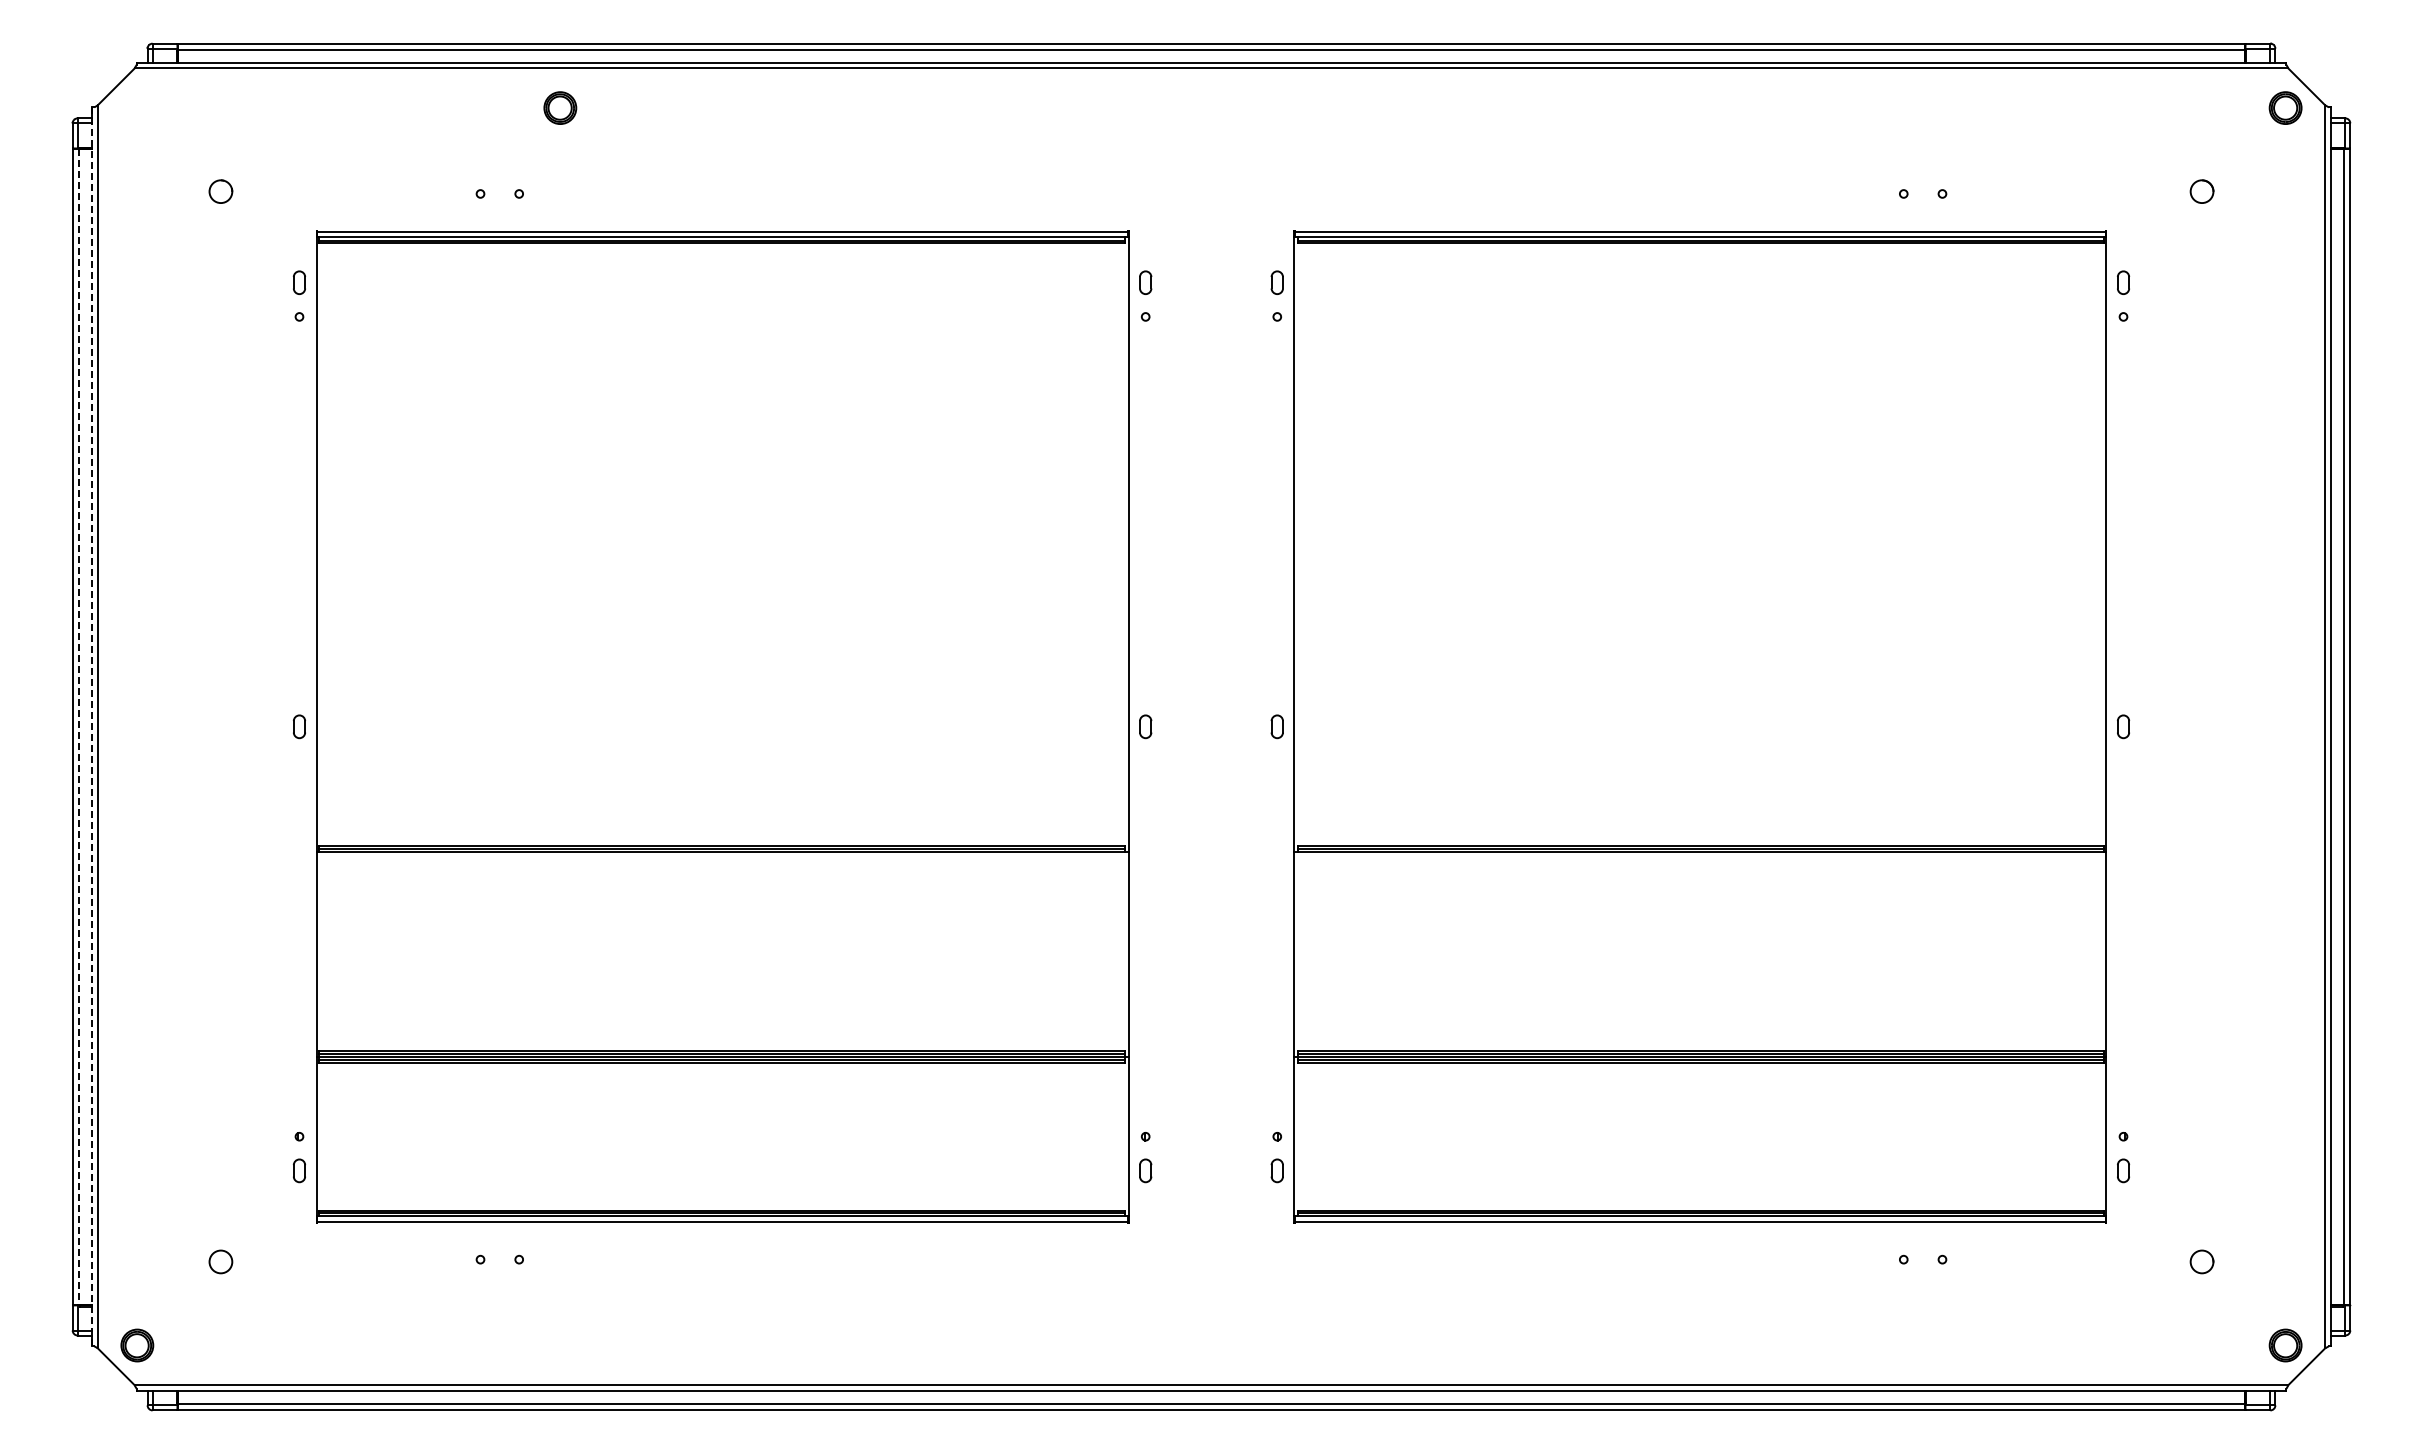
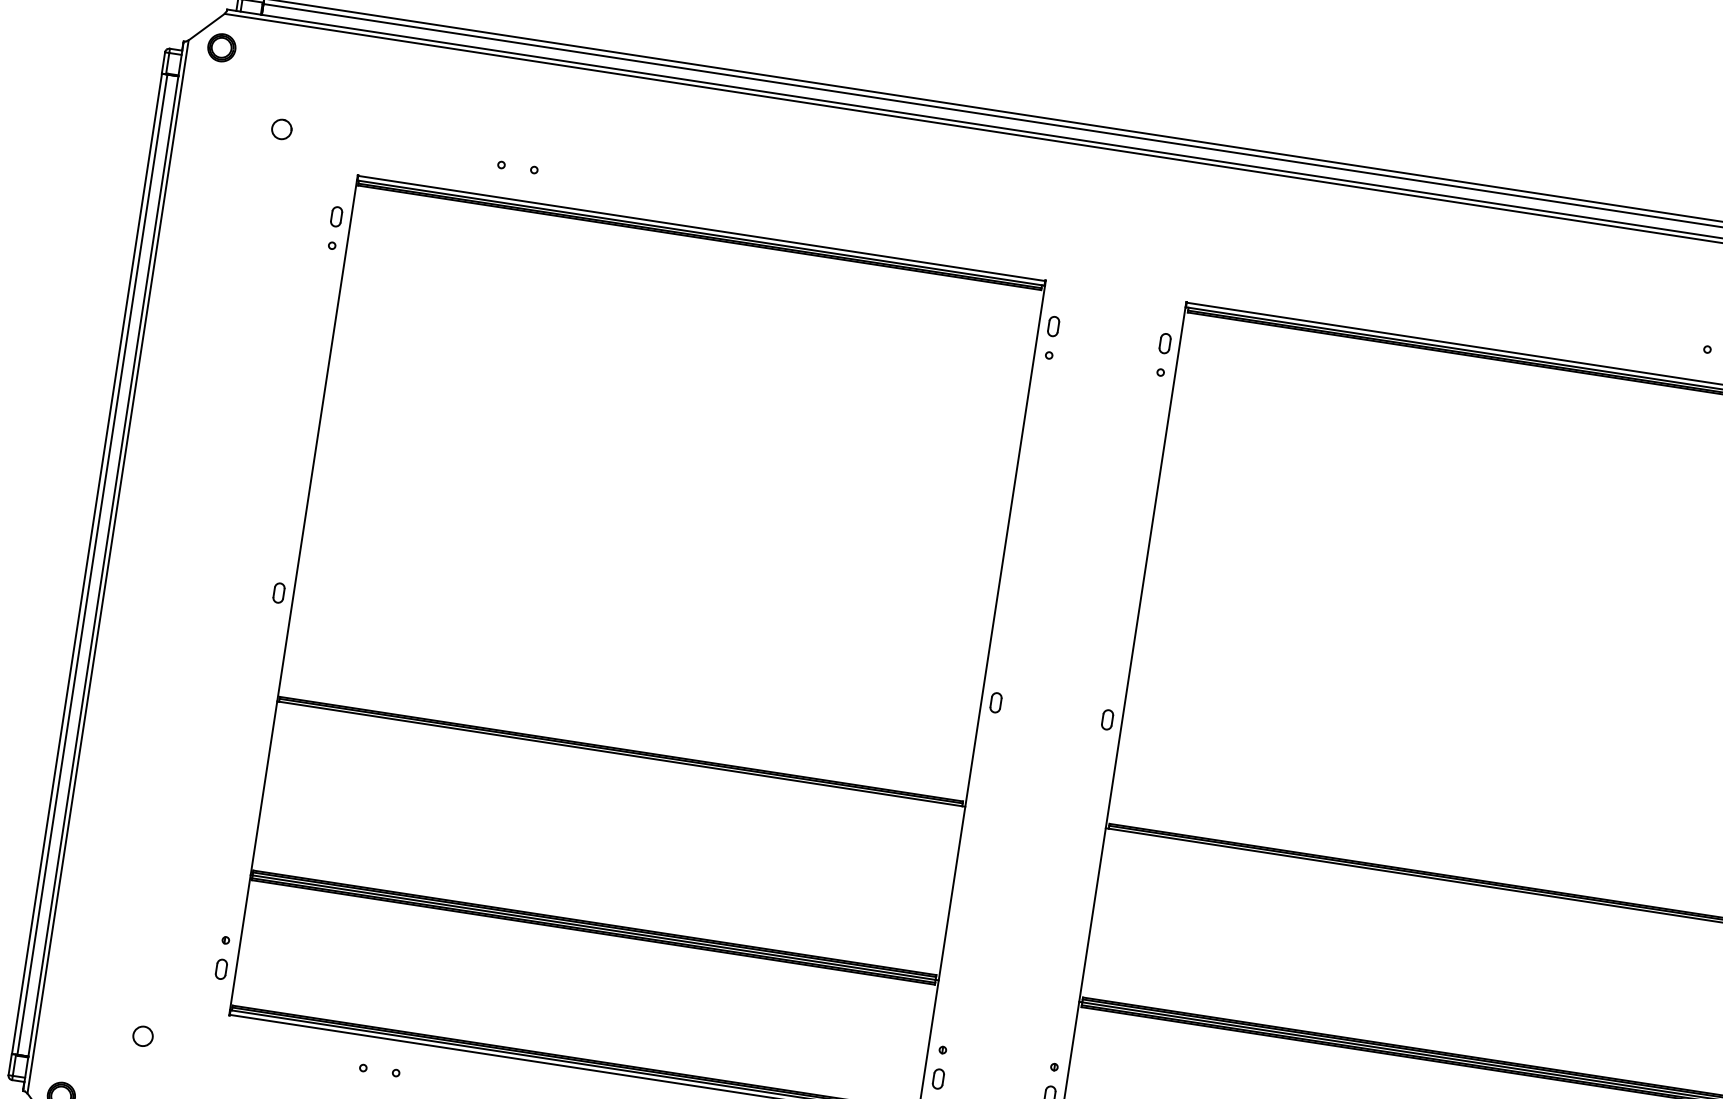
part: (560, 107) -> (222, 47), moved
line: (79, 727) -> (92, 565), dashed -> solid
line: (92, 727) -> (103, 566), dashed -> solid

